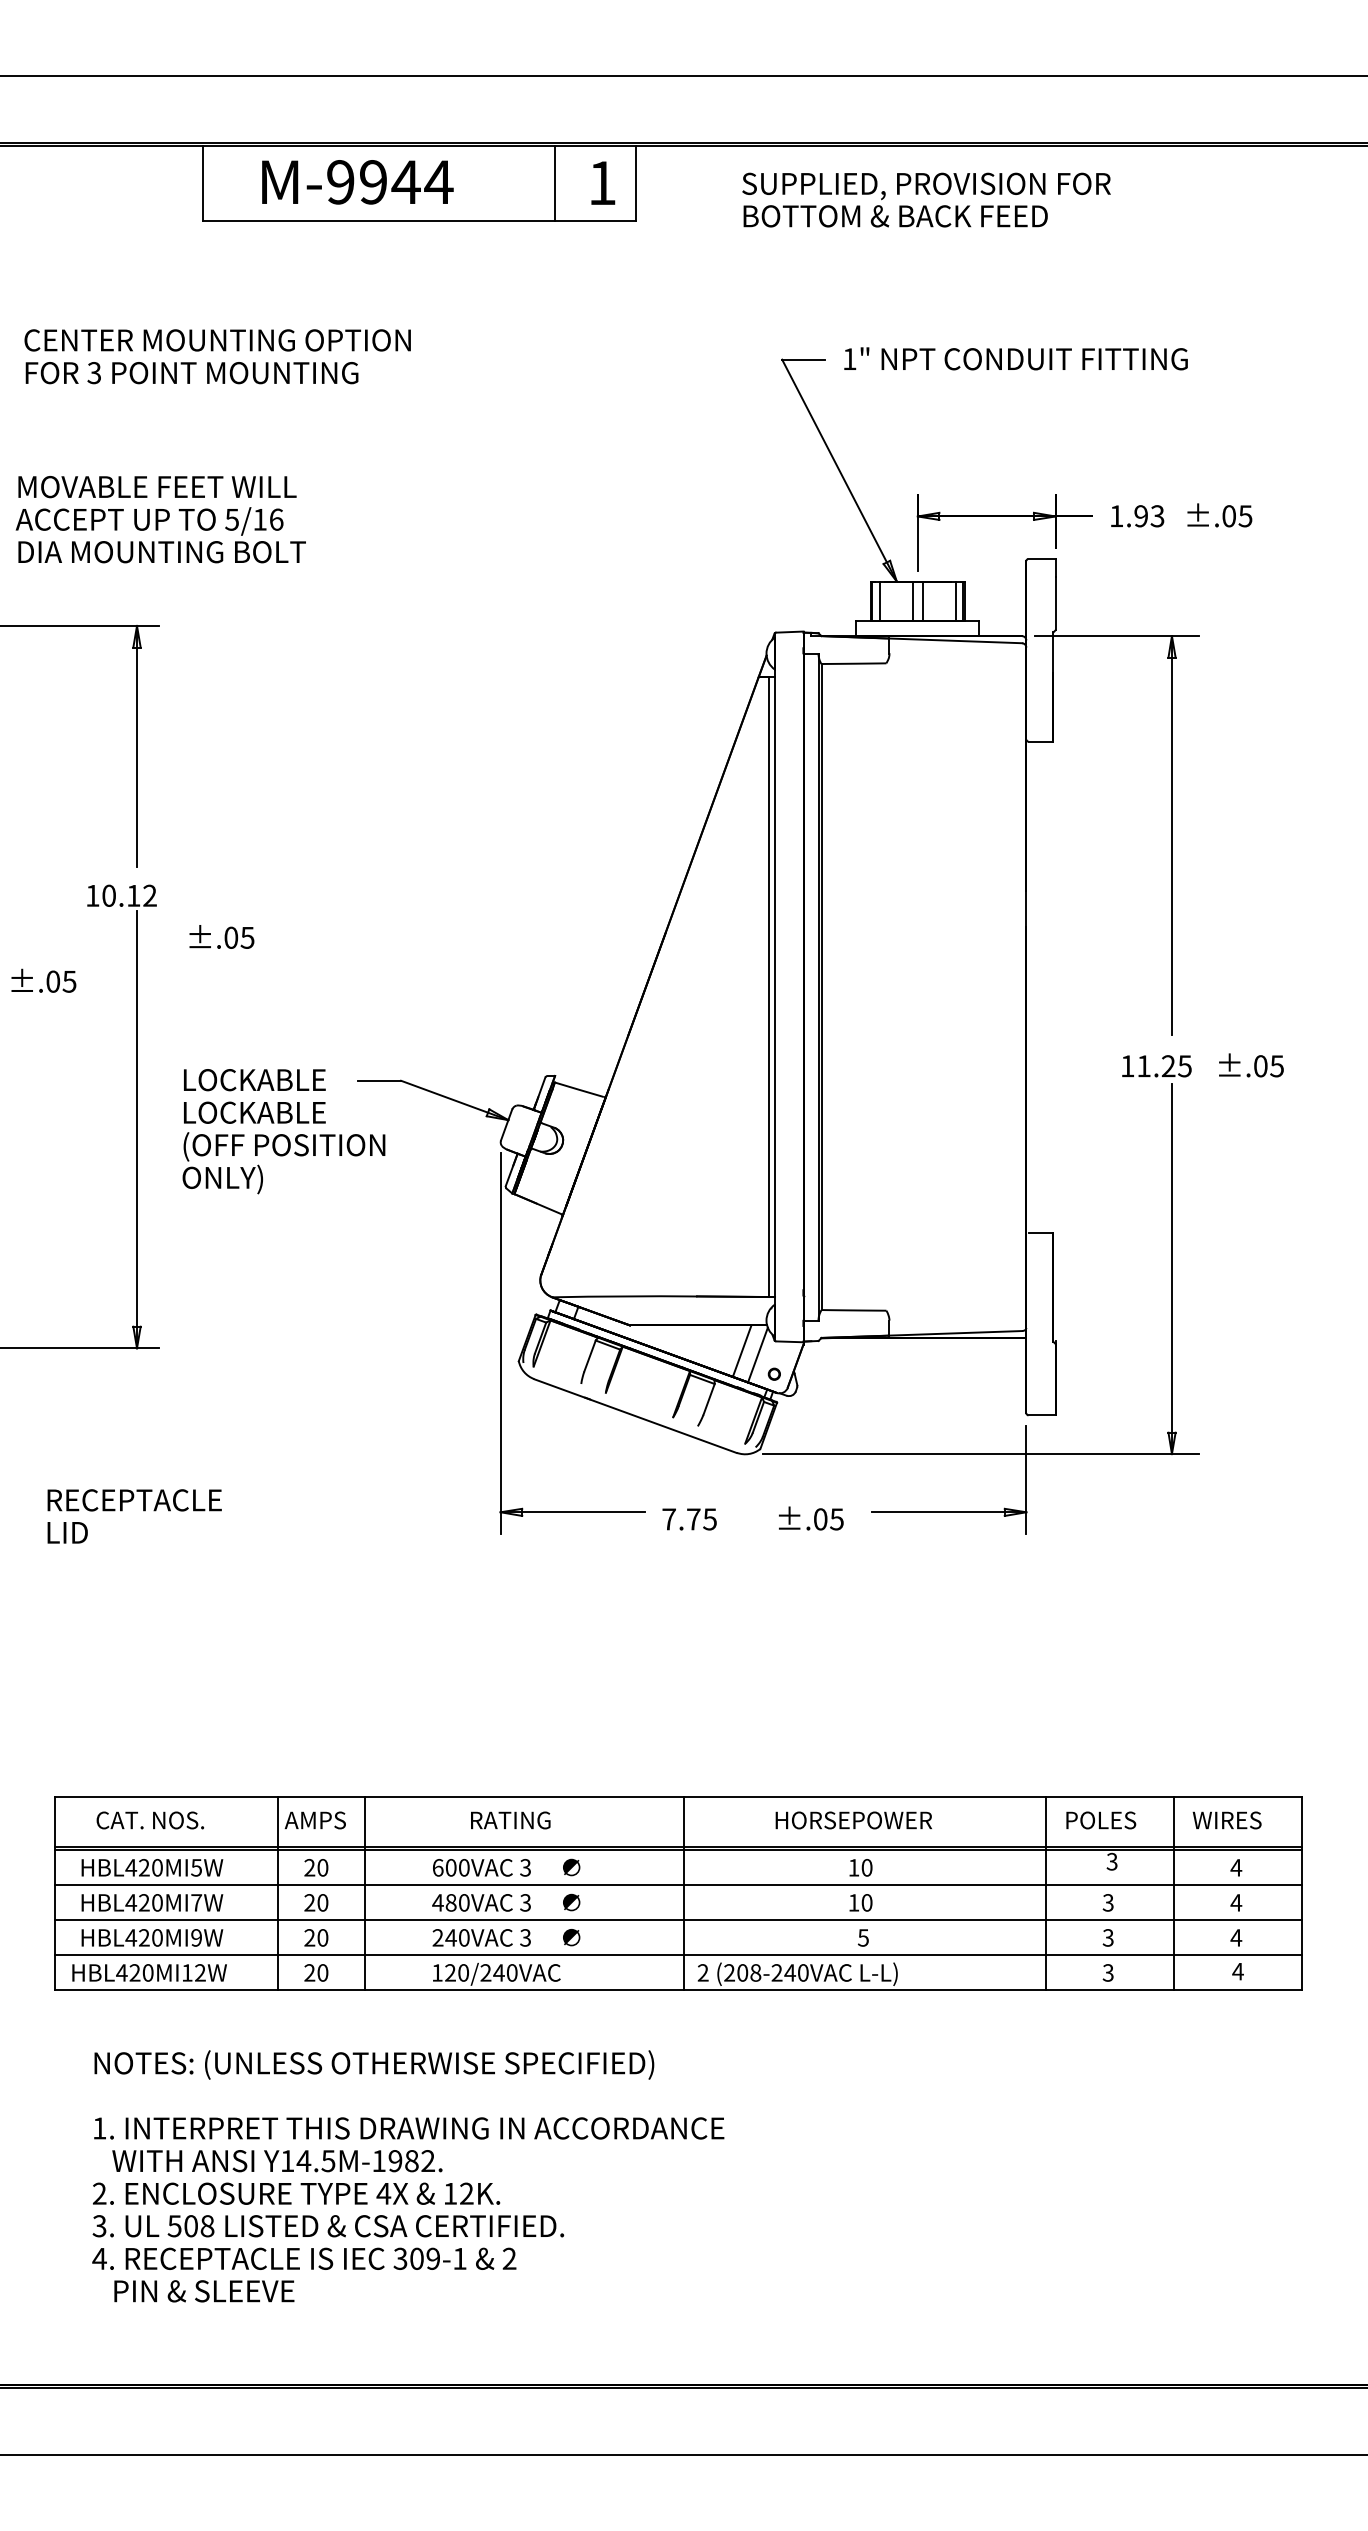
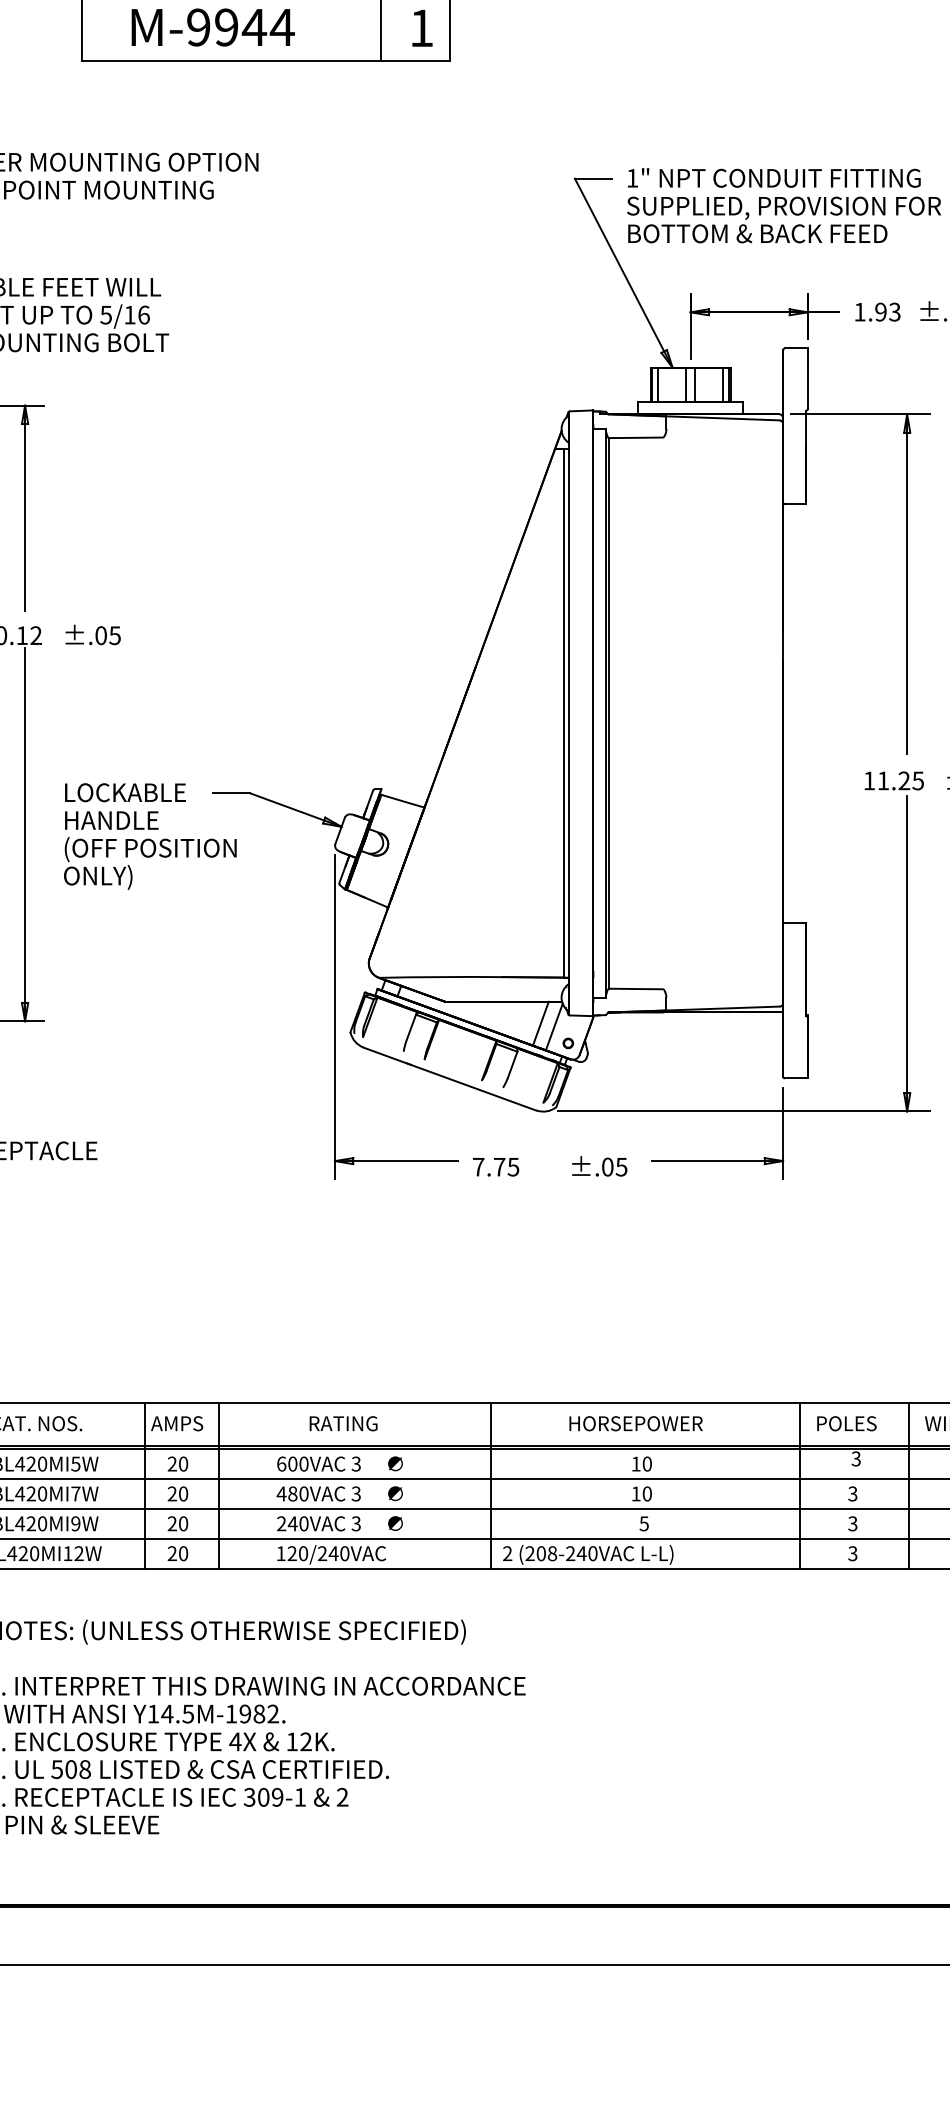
text: (926, 199) -> (784, 219), moved
text: (221, 936) -> (92, 634), moved
text: (255, 1112) -> (126, 820), LOCKABLE -> HANDLE

